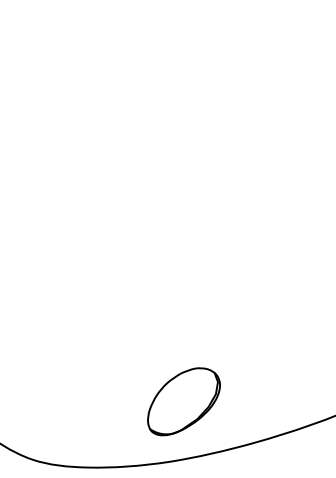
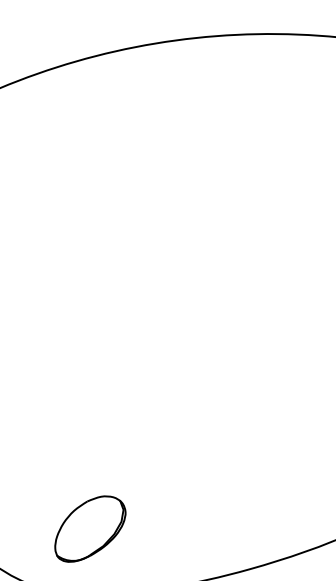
part: (184, 401) -> (90, 528), moved

